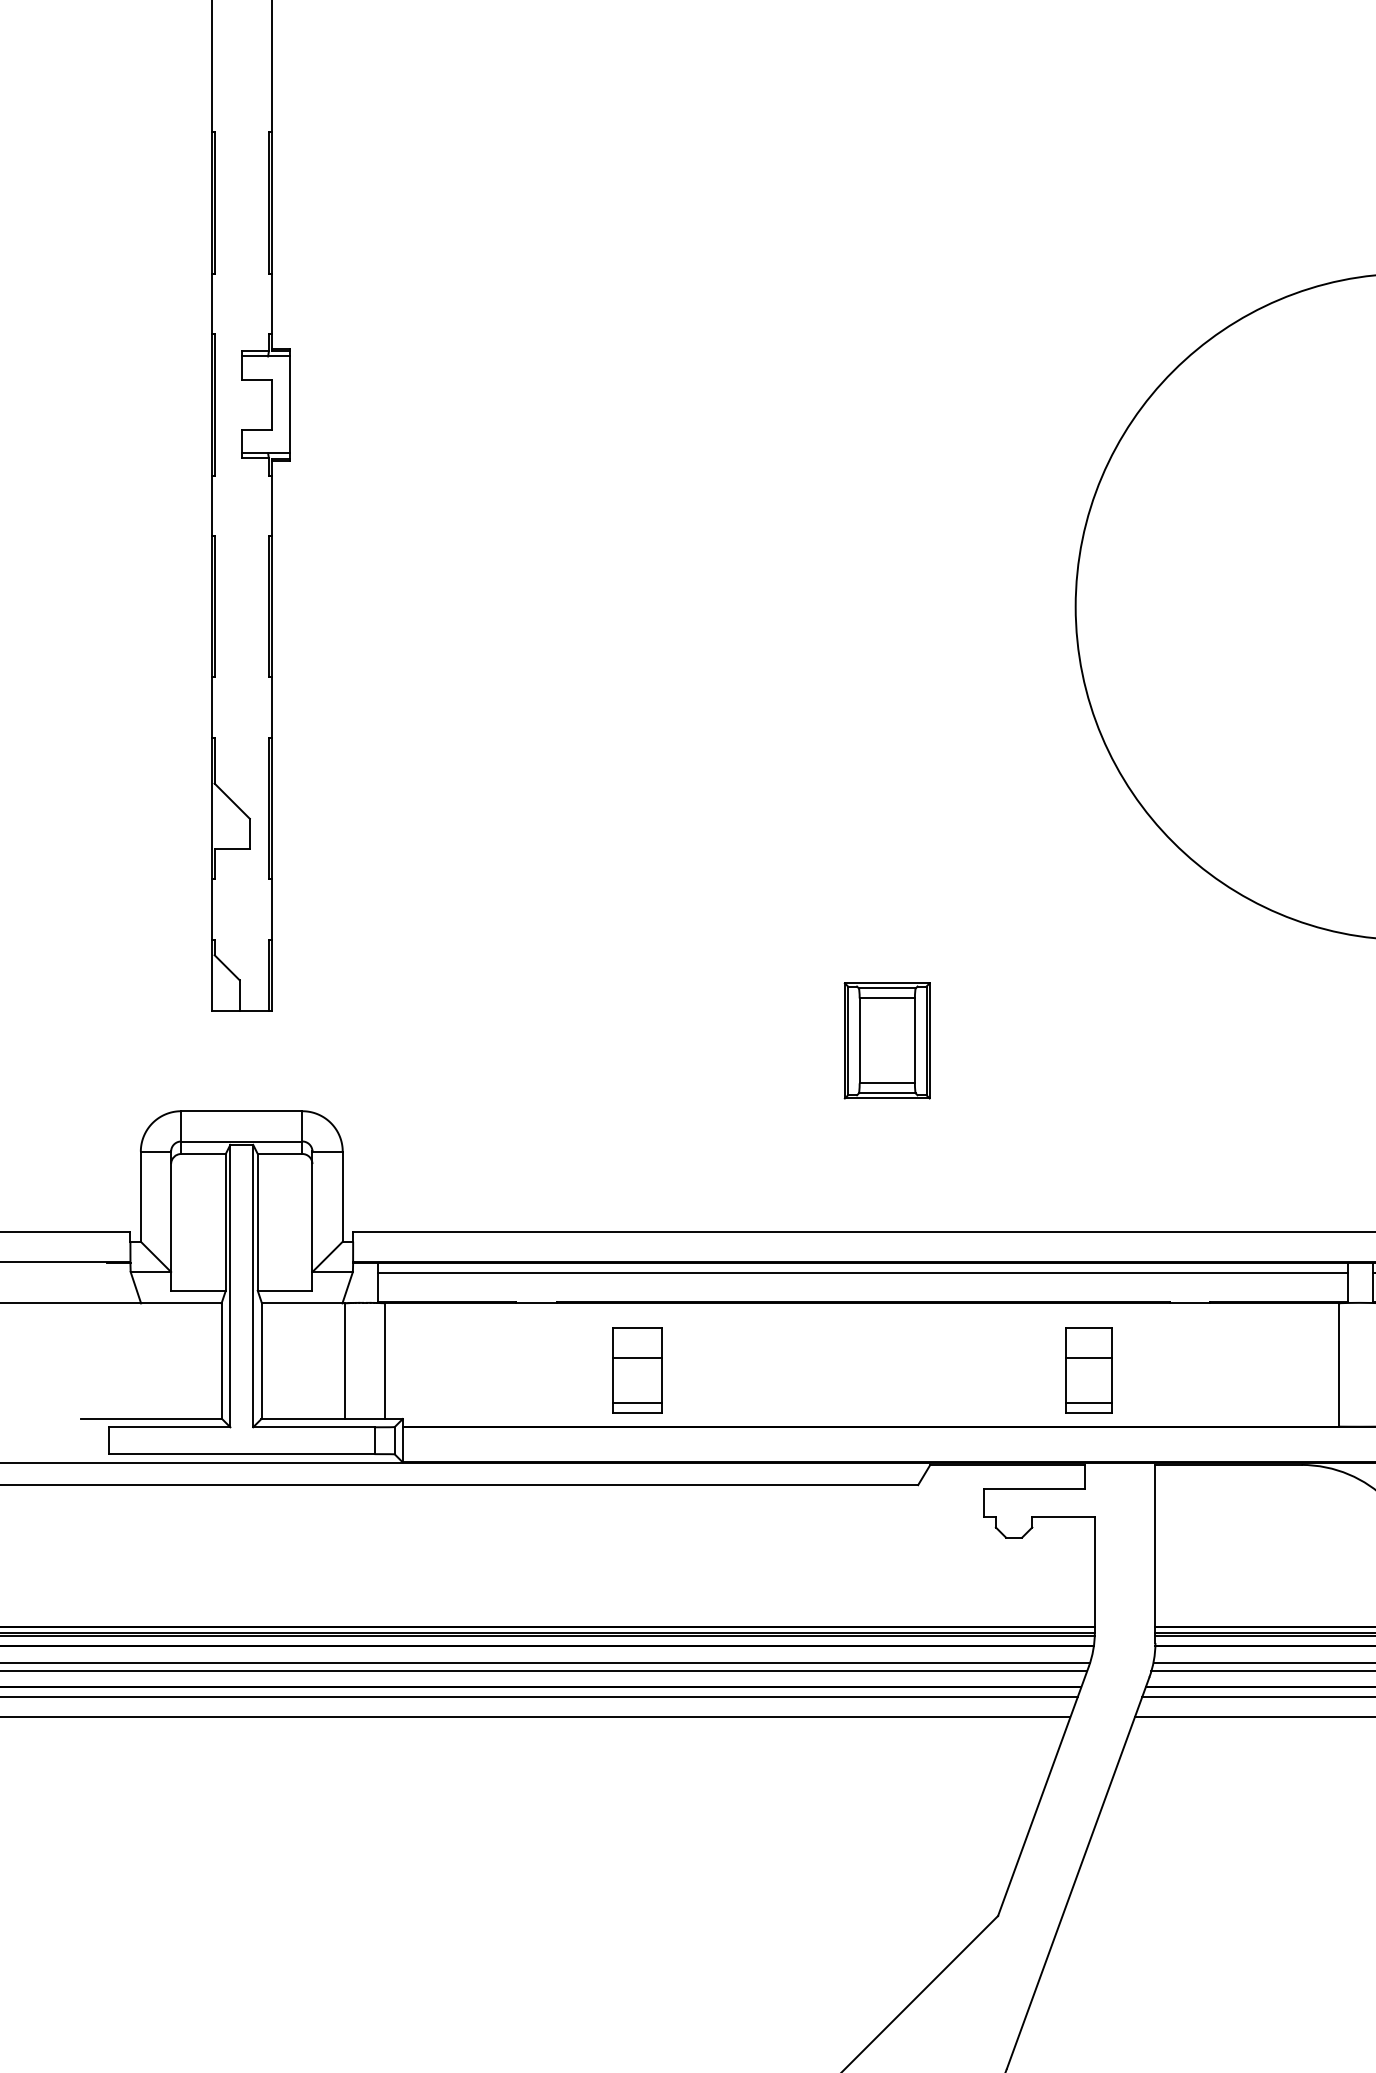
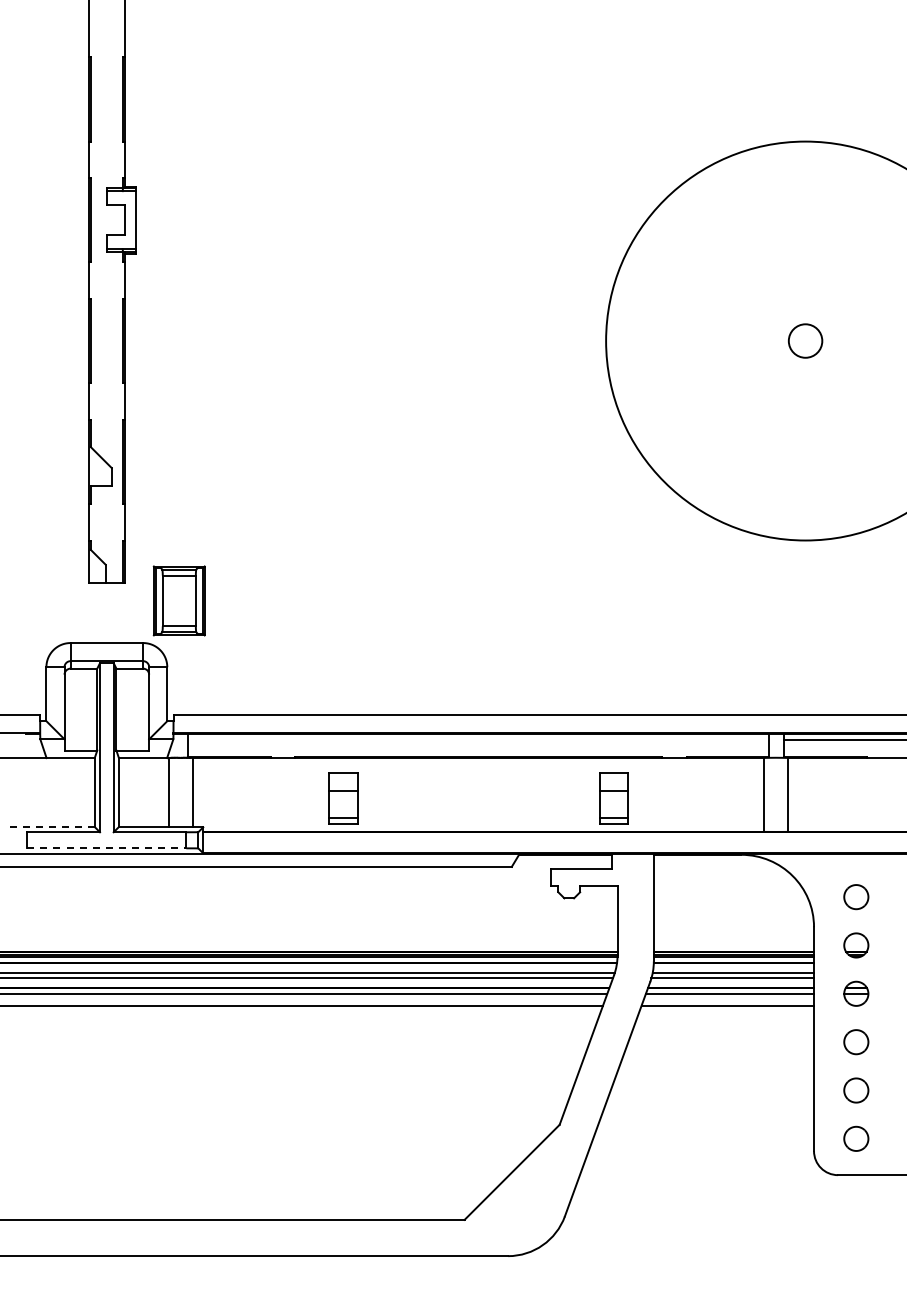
part: (885, 1040) -> (178, 600), moved
line: (862, 1272) -> (478, 739), removed
line: (150, 1419) -> (52, 827), solid -> dashed
line: (242, 1454) -> (107, 848), solid -> dashed

